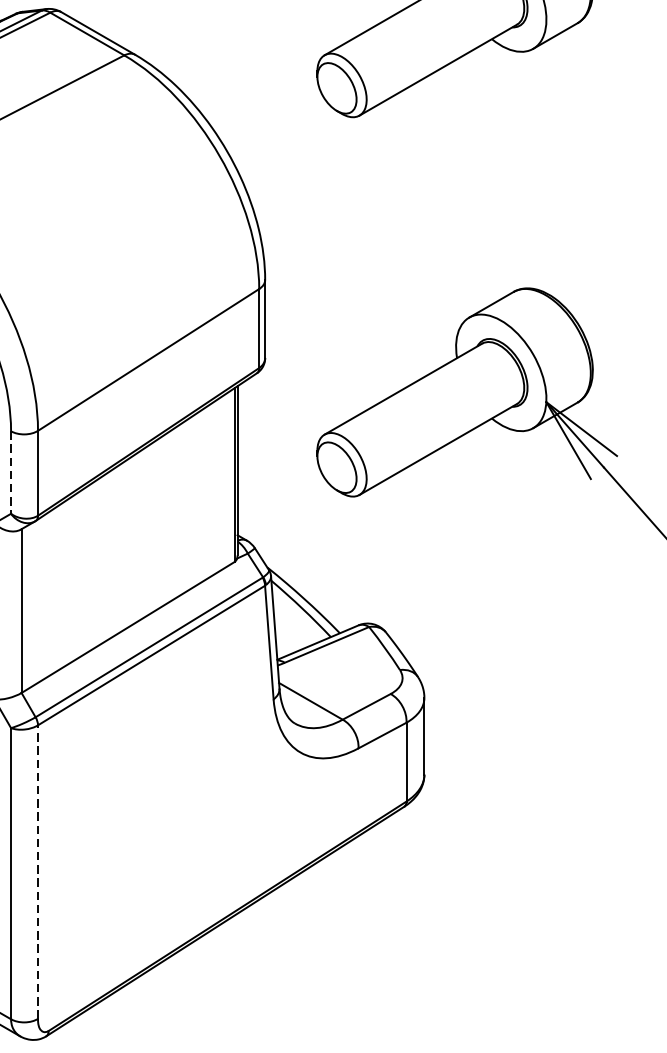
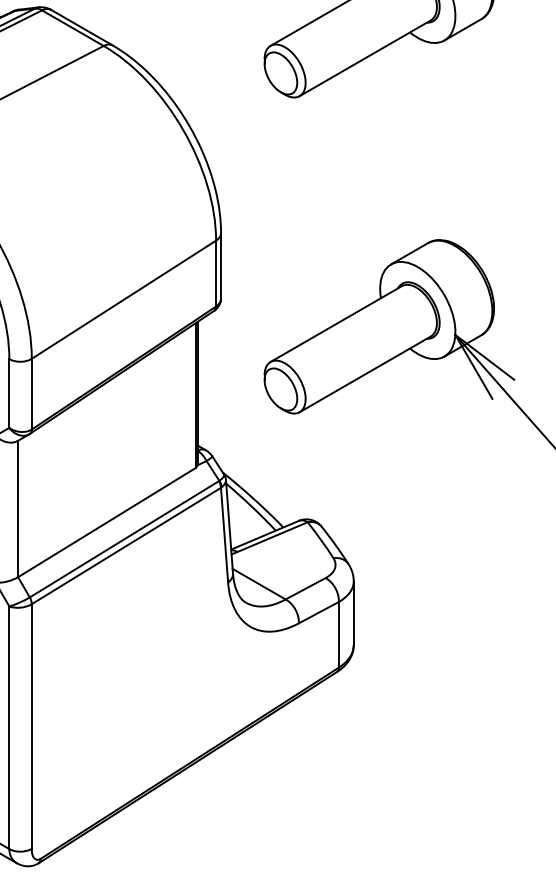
line: (11, 473) -> (9, 394), dashed -> solid
line: (37, 870) -> (31, 725), dashed -> solid

